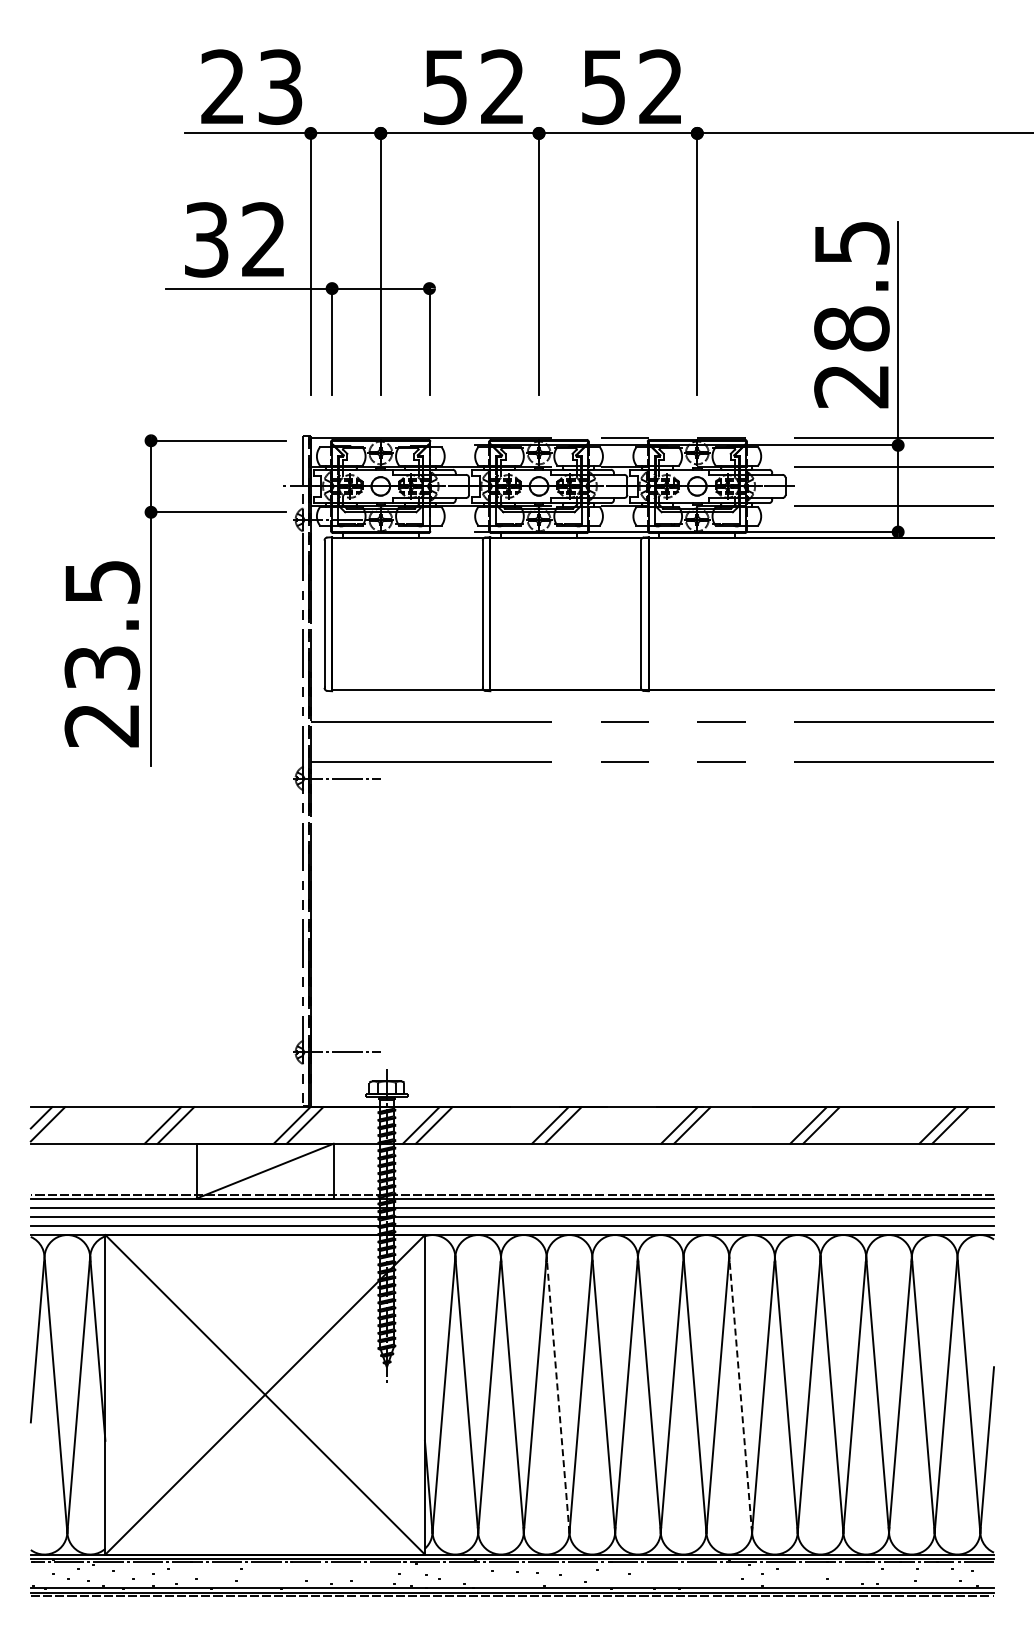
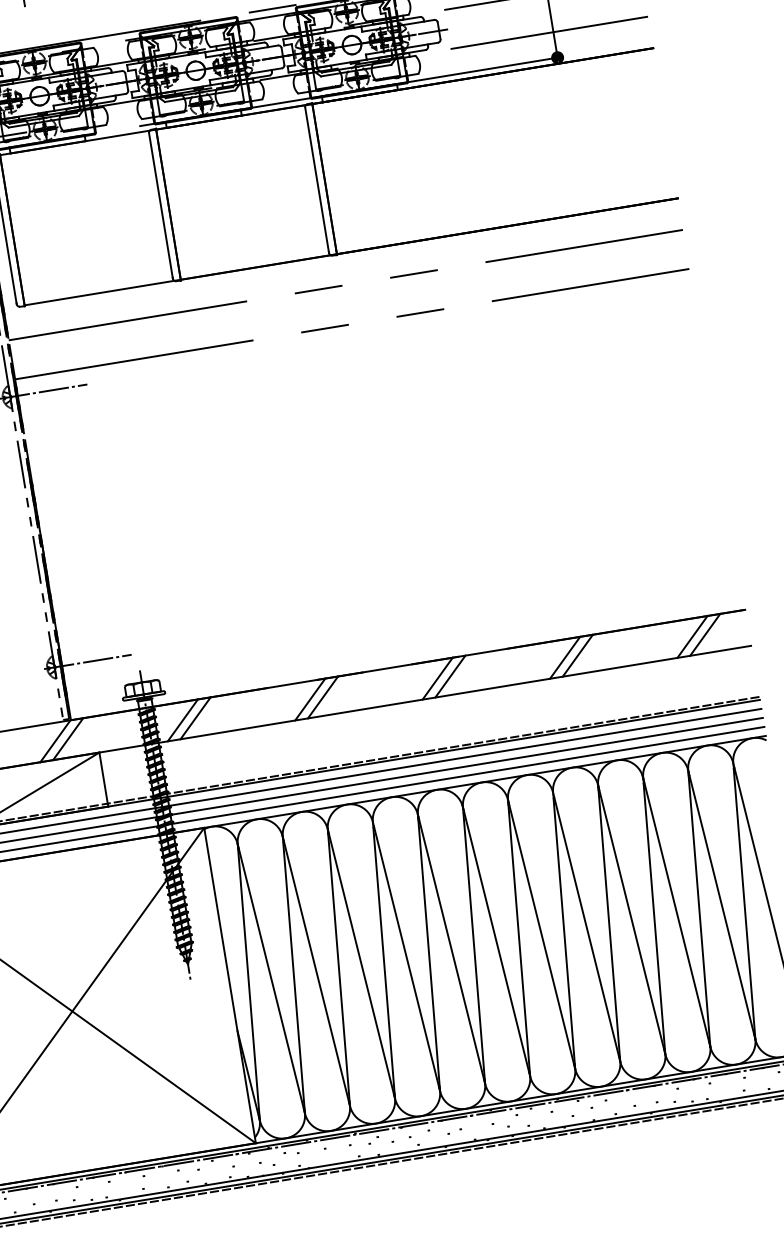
line: (558, 1394) -> (361, 963), dashed -> solid
line: (740, 1394) -> (541, 934), dashed -> solid

